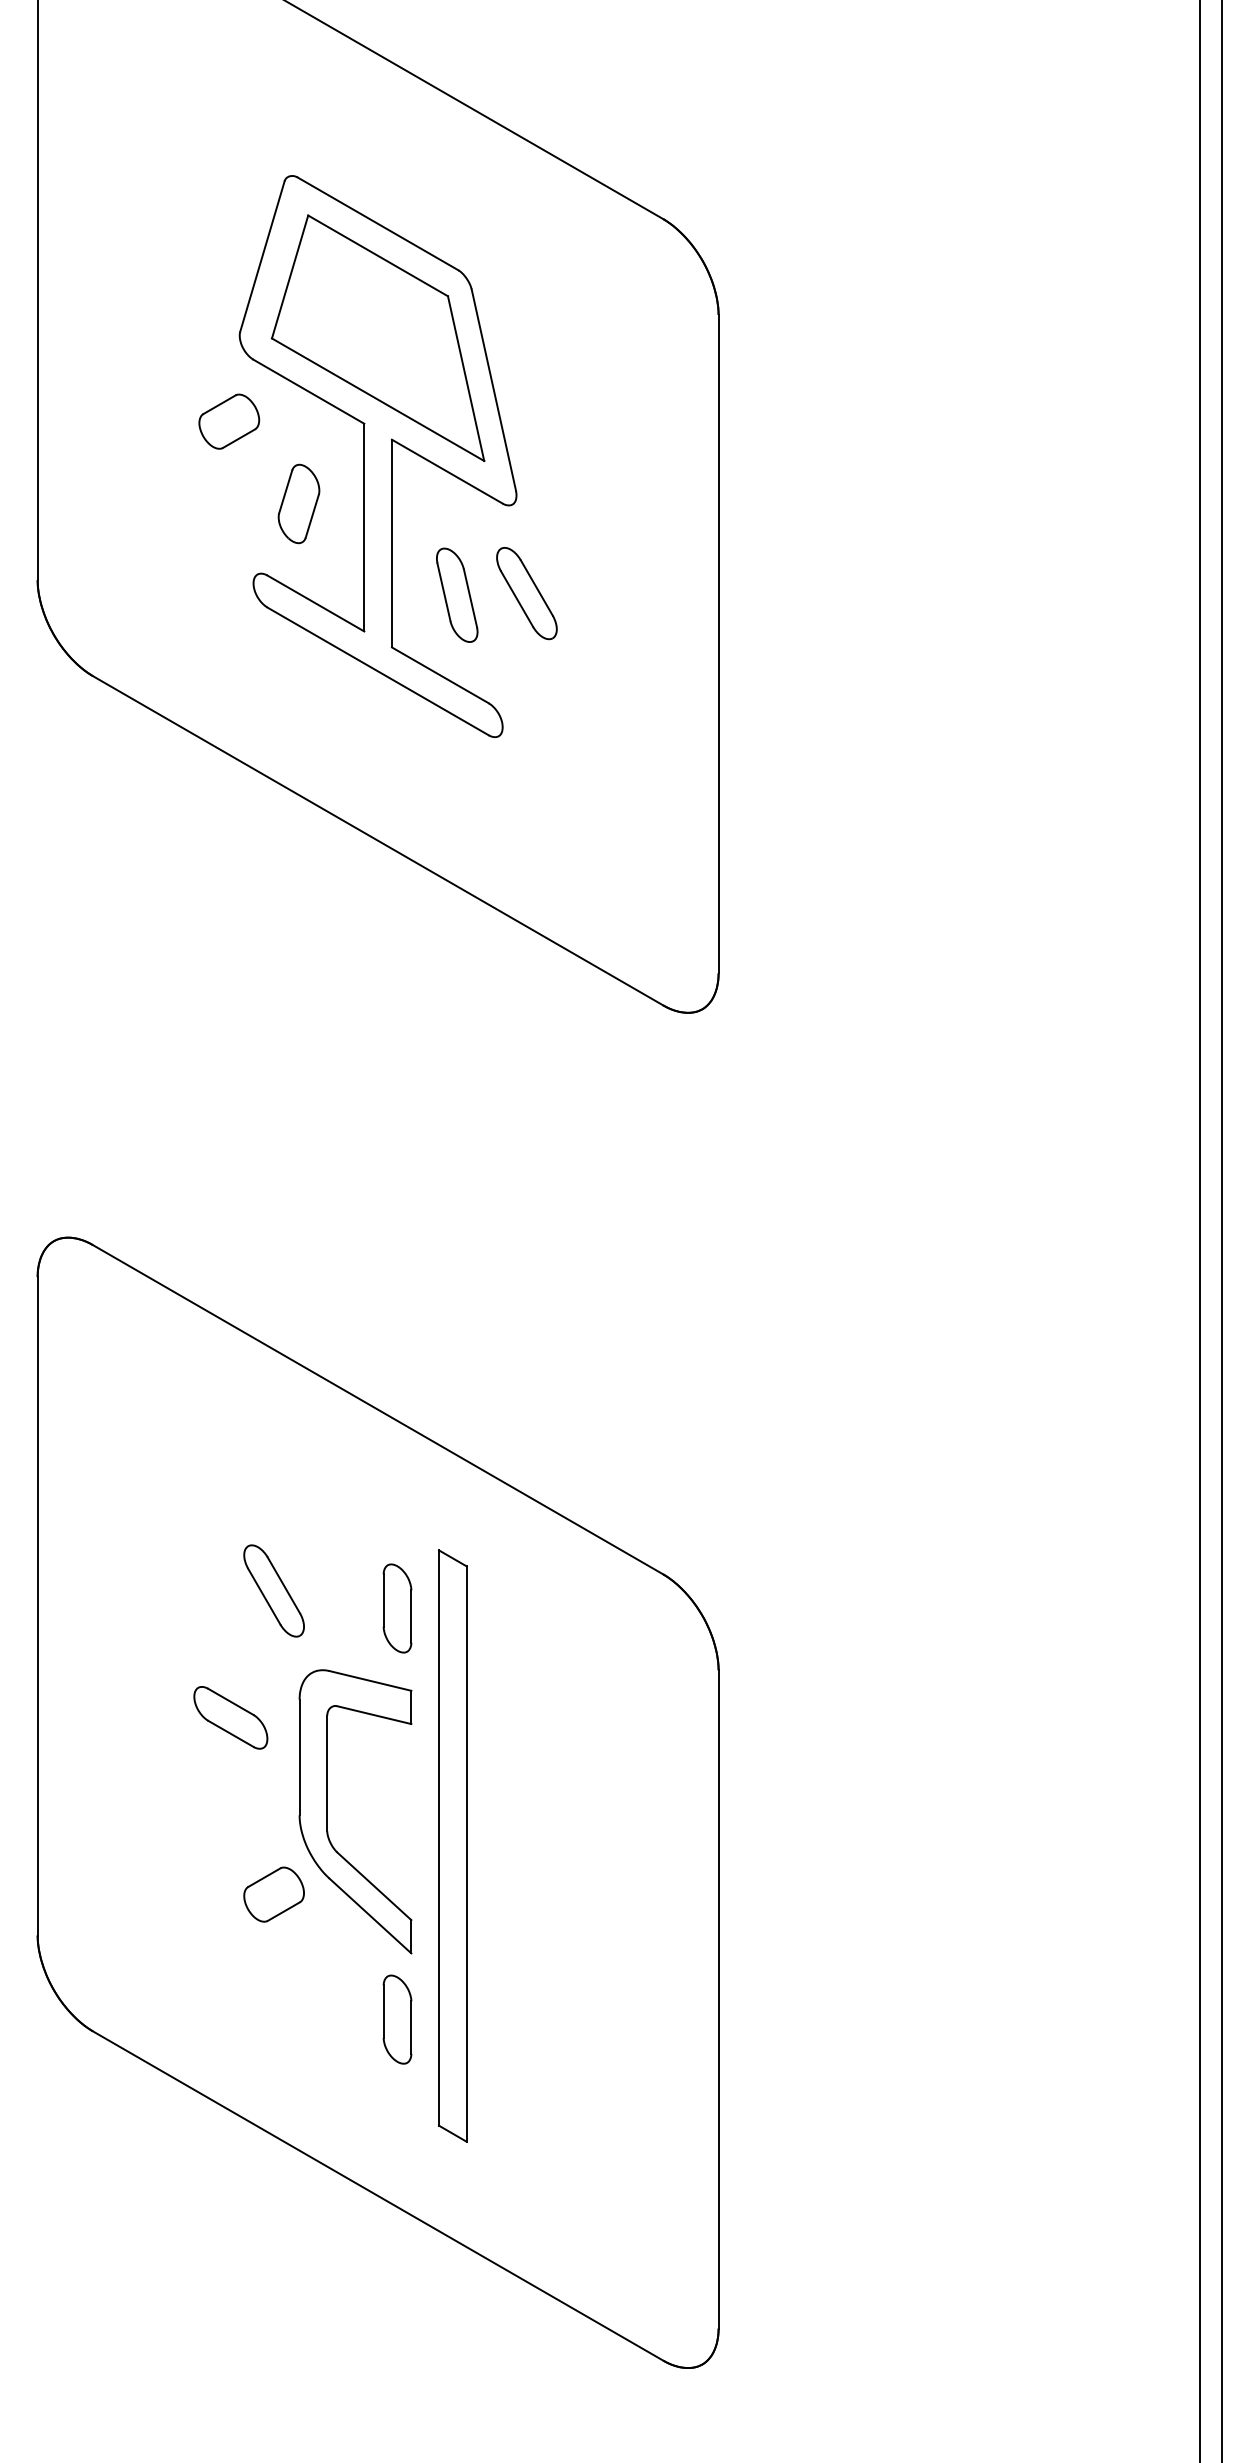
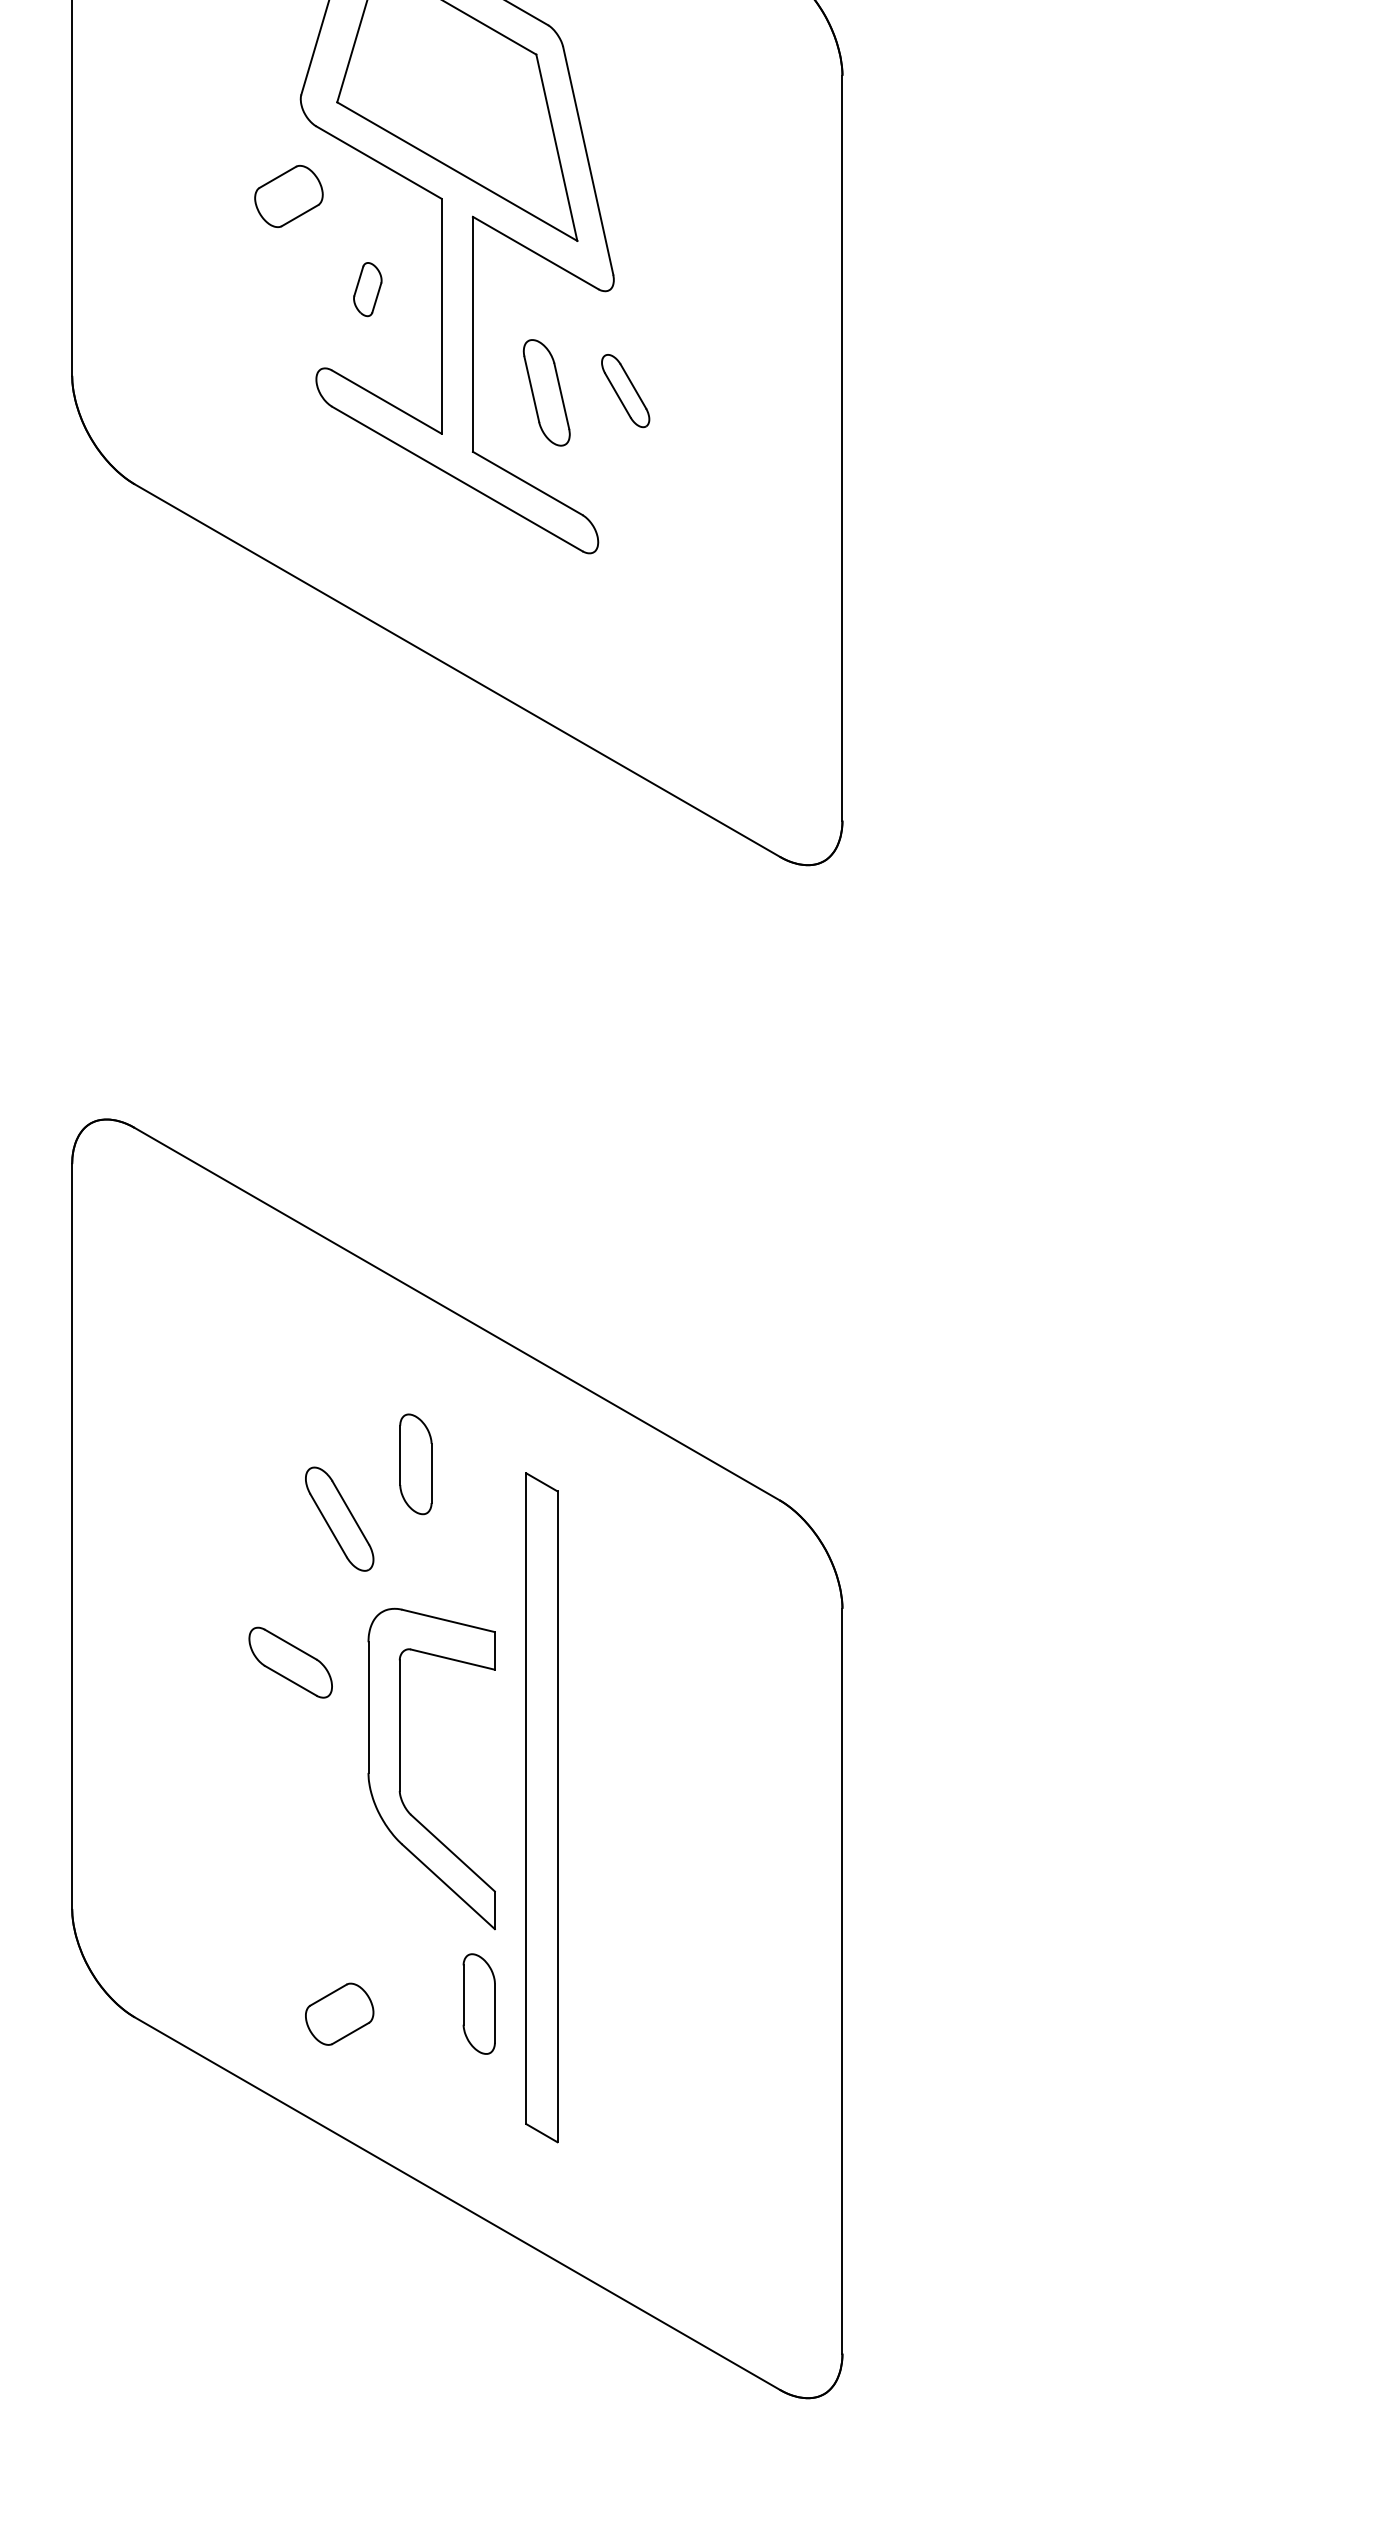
part: (298, 503) -> (367, 289), size x0.6
part: (526, 593) -> (625, 390), size x0.7
part: (397, 1608) -> (415, 1464), moved
part: (273, 1894) -> (338, 2014), moved

